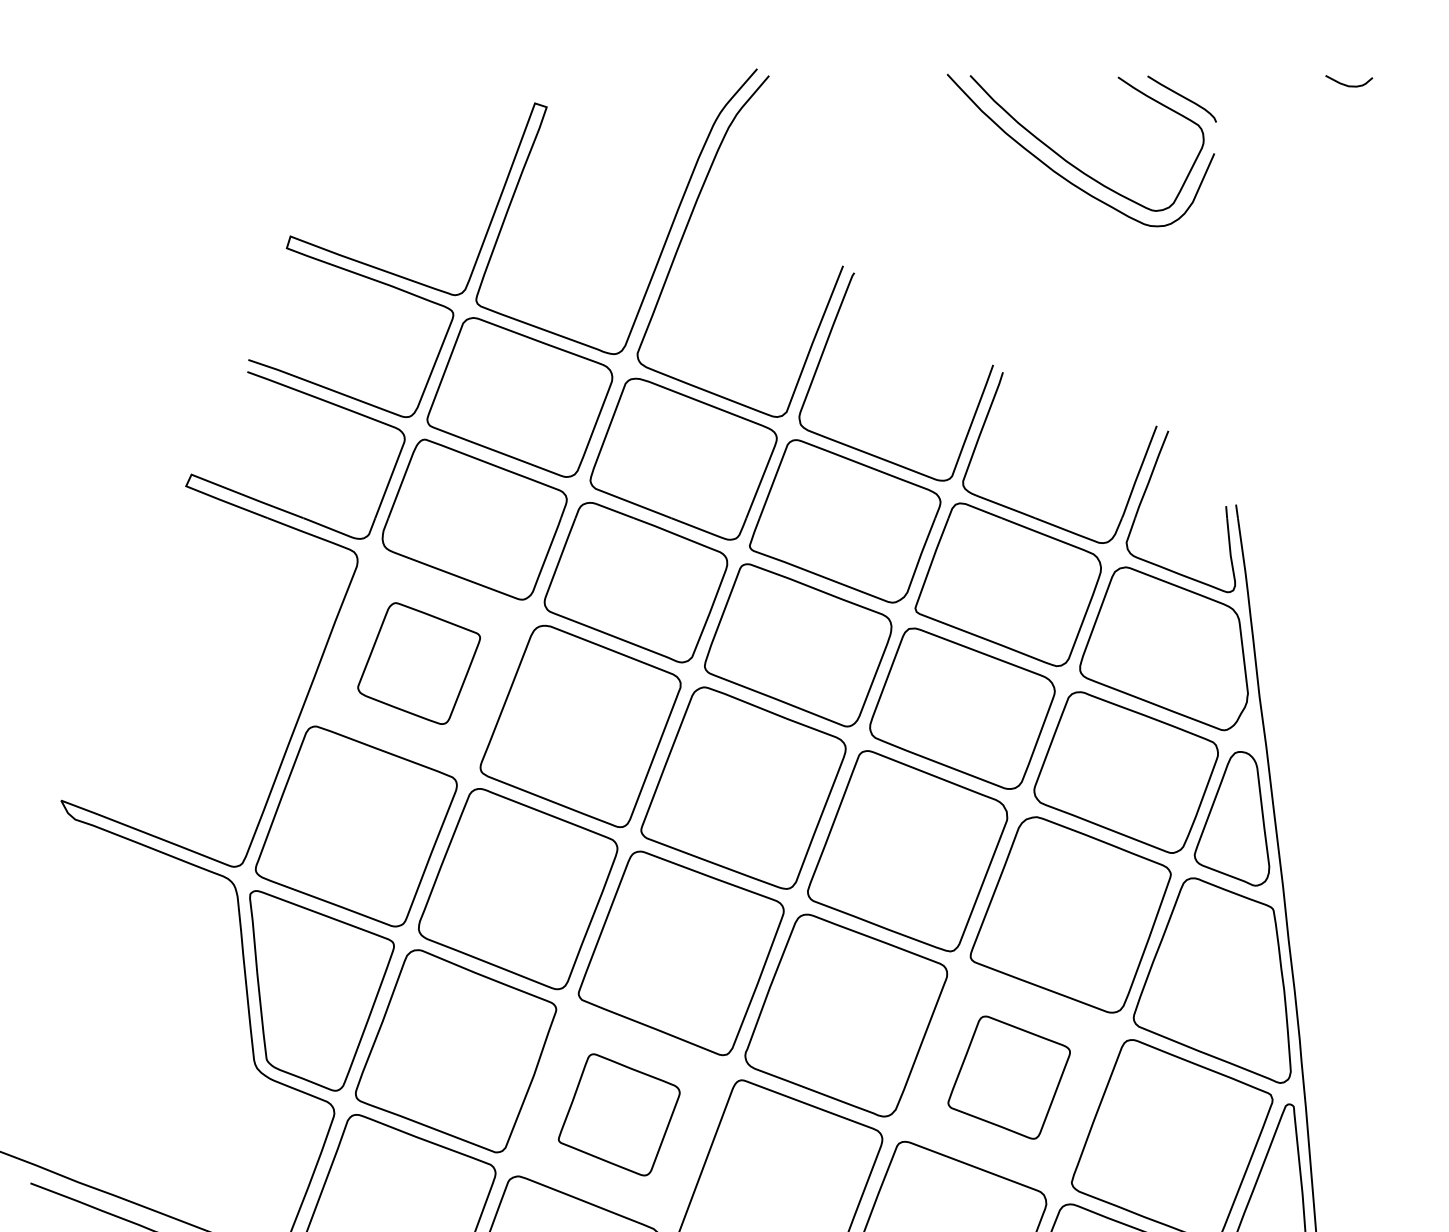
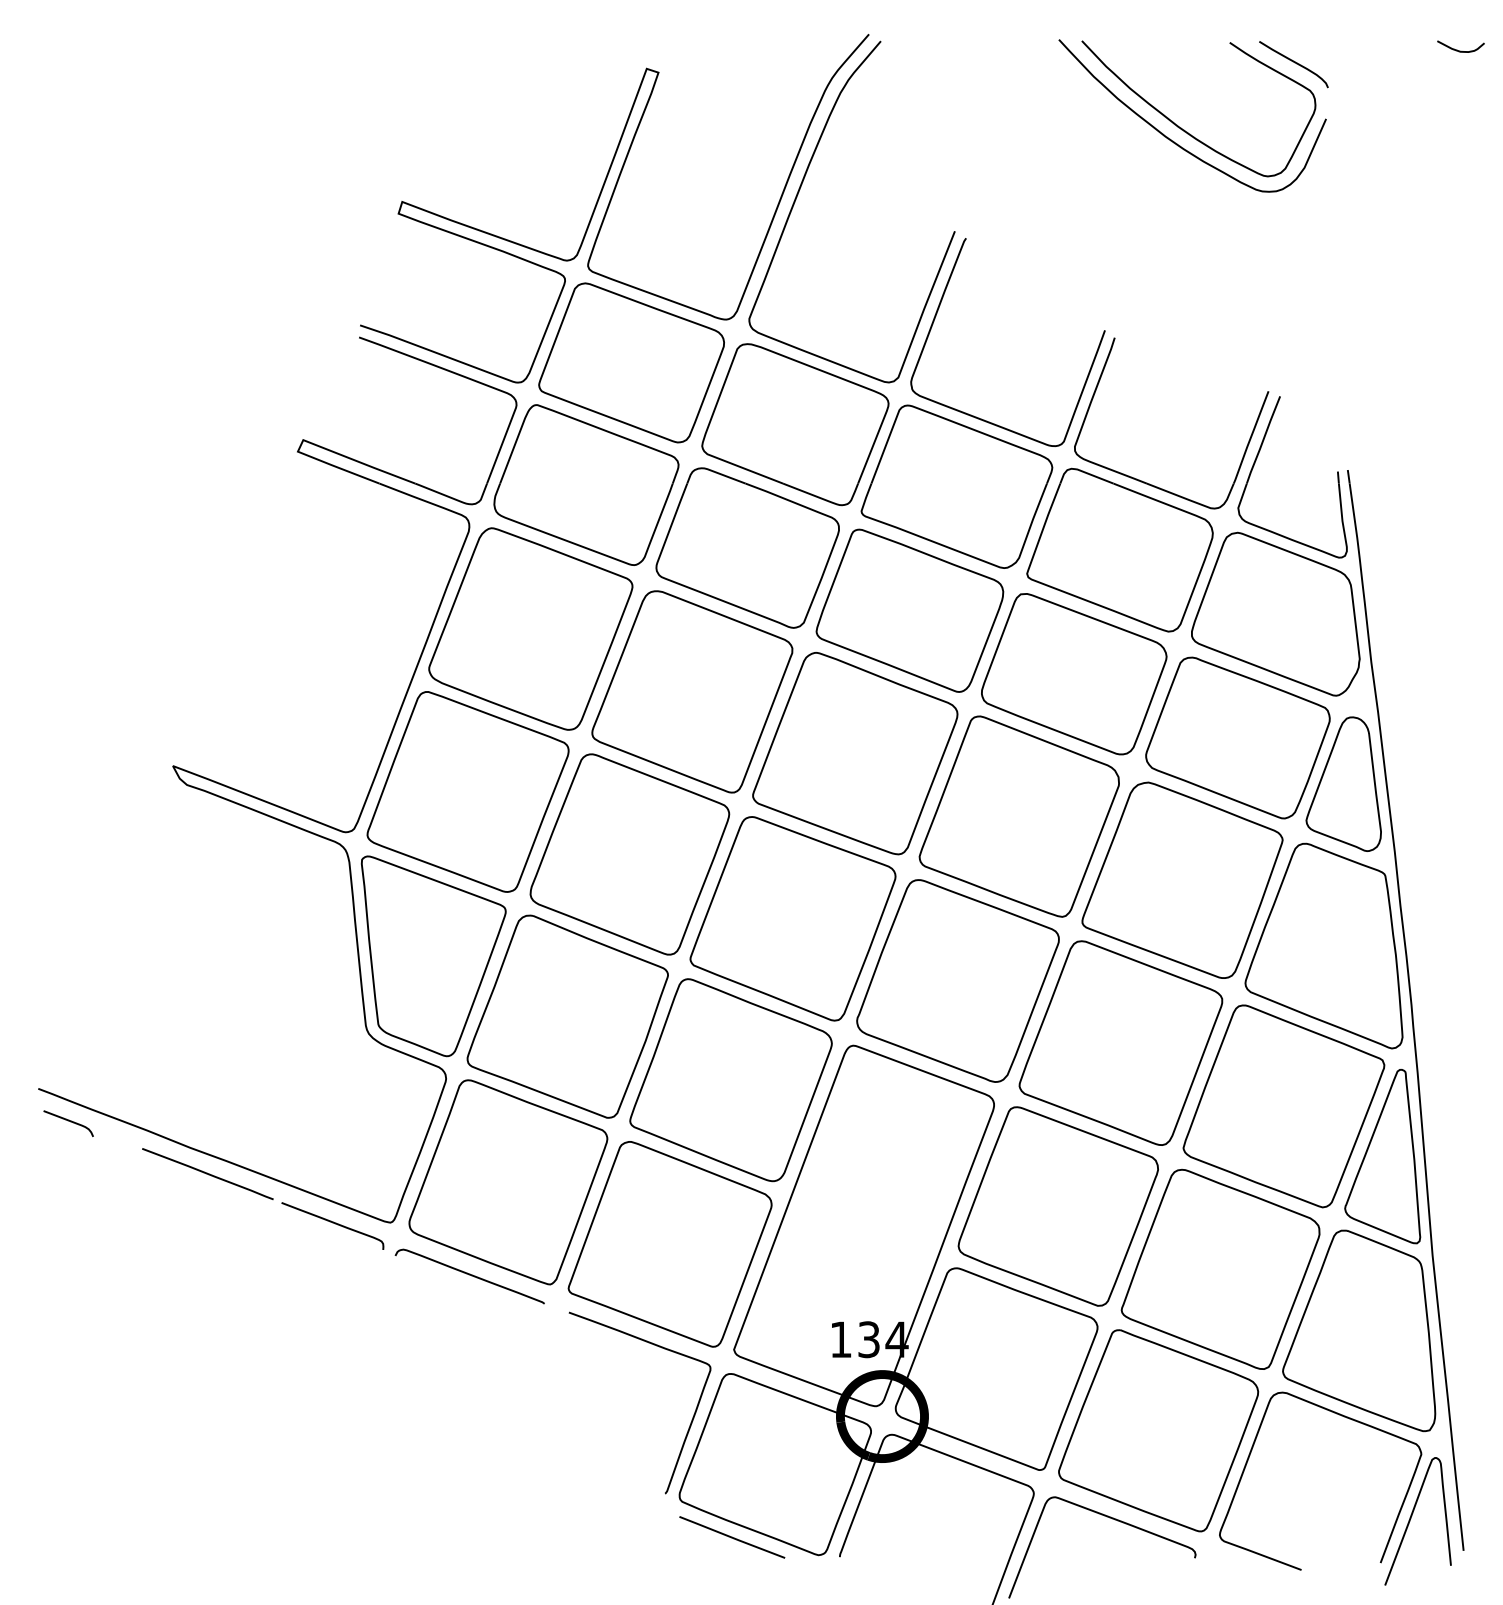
part: (418, 663) -> (530, 628), size x1.67
part: (1008, 1077) -> (1120, 1042), size x1.67
part: (618, 1115) -> (730, 1080), size x1.67

